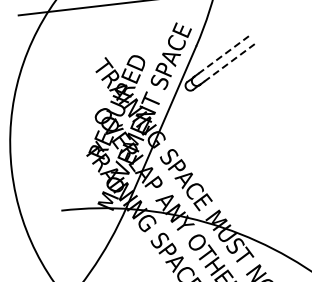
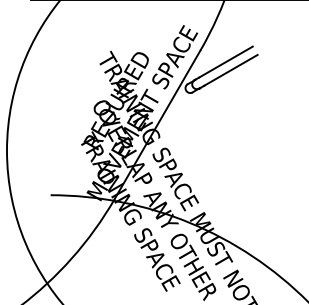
line: (224, 55) -> (226, 62), dashed -> solid
line: (229, 63) -> (230, 70), dashed -> solid

